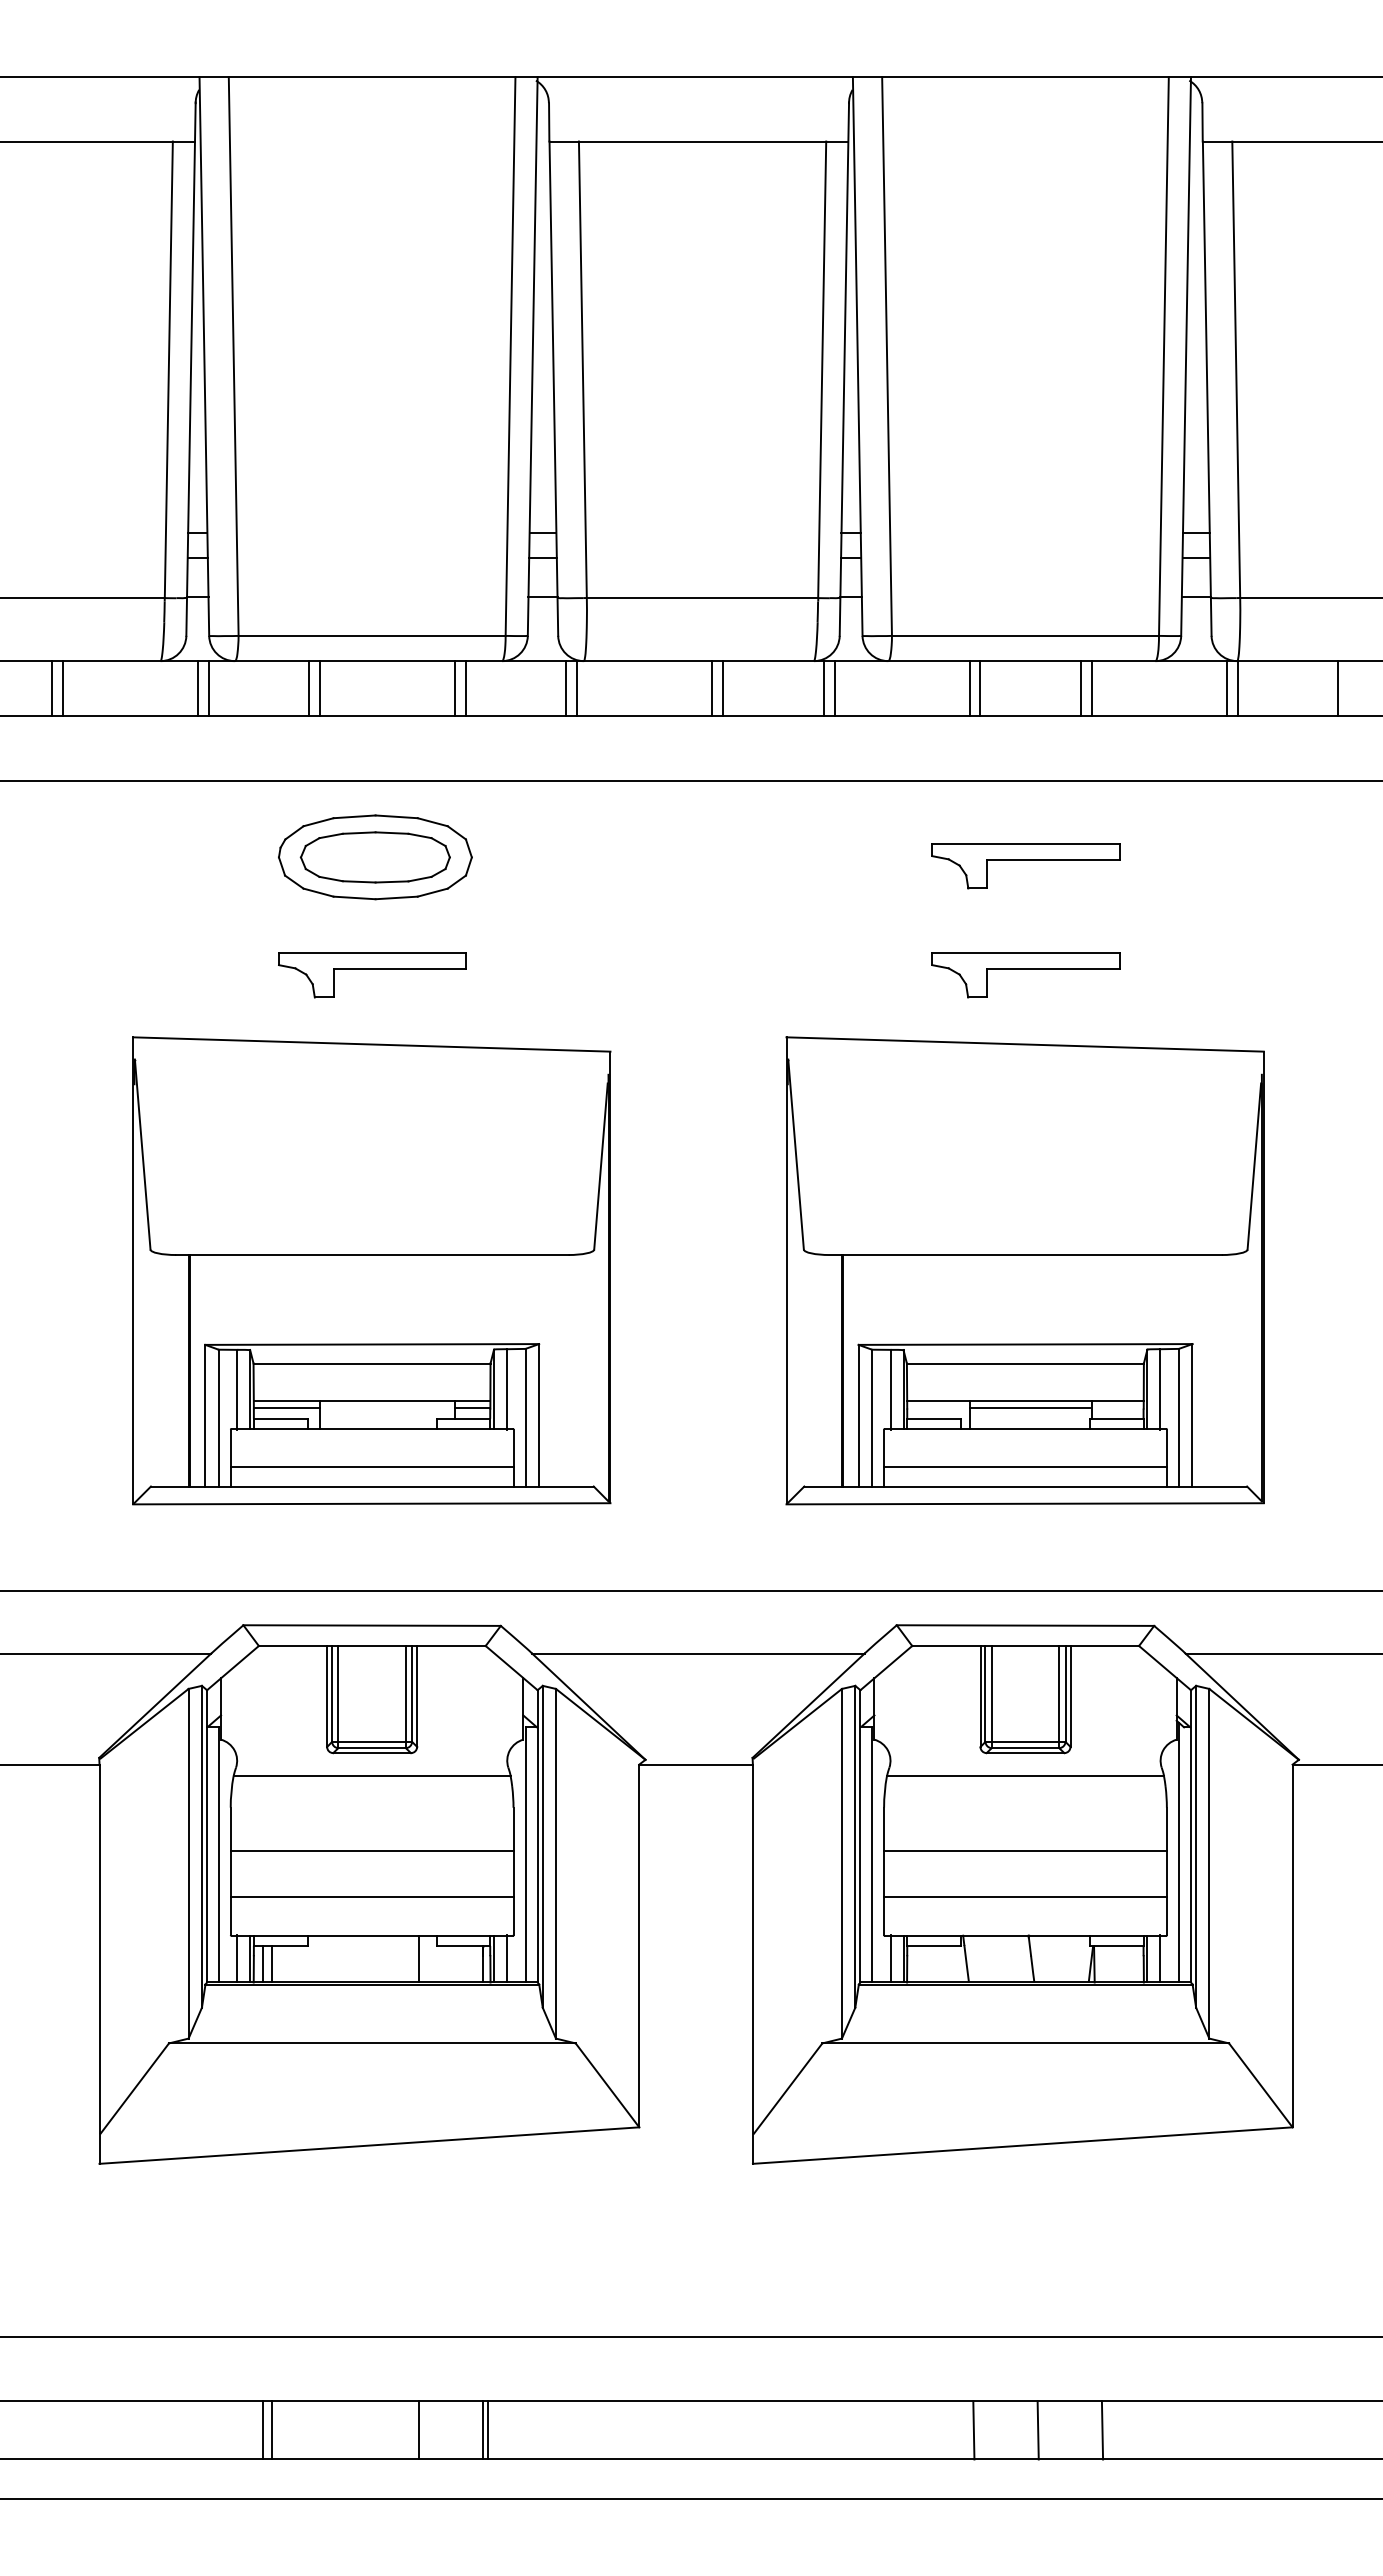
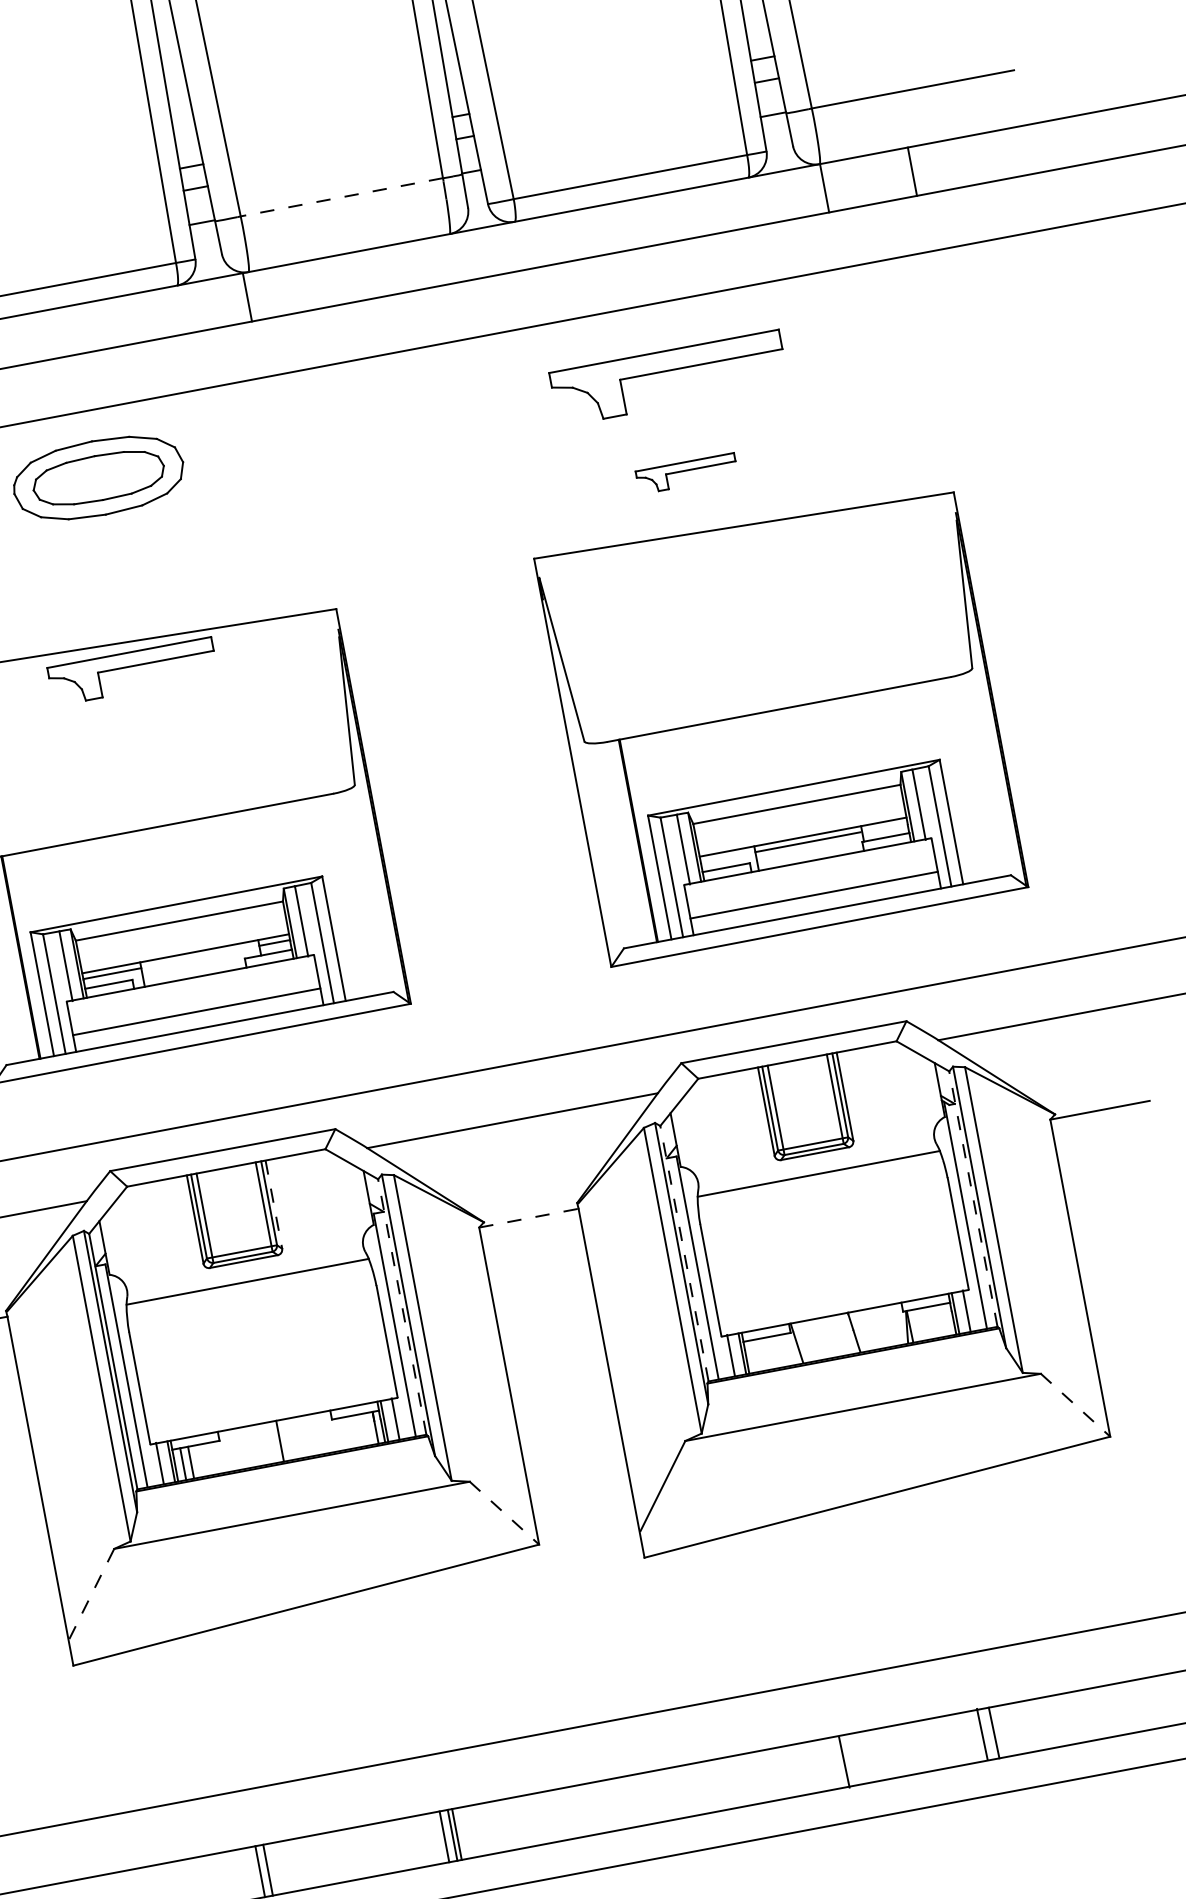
line: (702, 597) -> (341, 196), solid -> dashed
line: (309, 688) -> (13, 341), removed
line: (320, 688) -> (22, 339), removed
line: (455, 688) -> (140, 317), removed
line: (465, 688) -> (149, 315), removed
line: (566, 688) -> (237, 298), removed
line: (712, 688) -> (365, 274), removed
line: (723, 688) -> (375, 272), removed
line: (823, 688) -> (462, 256), removed
line: (834, 688) -> (472, 254), removed
line: (969, 688) -> (590, 232), removed
line: (980, 688) -> (599, 230), removed
line: (1080, 688) -> (687, 213), removed
line: (1091, 688) -> (696, 212), removed
line: (1226, 688) -> (814, 189), removed
part: (1025, 866) -> (668, 378), size x1.4
part: (372, 975) -> (132, 671), moved
part: (1025, 975) -> (686, 473), size x0.6
part: (1024, 1270) -> (780, 723), moved
line: (417, 1696) -> (274, 1204), solid -> dashed
line: (696, 1764) -> (529, 1217), solid -> dashed
line: (537, 1835) -> (402, 1306), solid -> dashed
line: (860, 1835) -> (684, 1252), solid -> dashed
line: (1191, 1835) -> (973, 1198), solid -> dashed
line: (371, 1850) -> (259, 1346), removed
line: (1025, 1850) -> (831, 1238), removed
line: (371, 1897) -> (267, 1387), removed
line: (1025, 1897) -> (838, 1279), removed
line: (418, 1958) -> (279, 1440), moved
line: (607, 2085) -> (504, 1513), solid -> dashed
line: (1260, 2085) -> (1075, 1405), solid -> dashed
line: (134, 2088) -> (91, 1594), solid -> dashed
line: (418, 2430) -> (444, 1836), moved
line: (973, 2430) -> (843, 1762), moved
line: (1037, 2430) -> (981, 1734), moved

